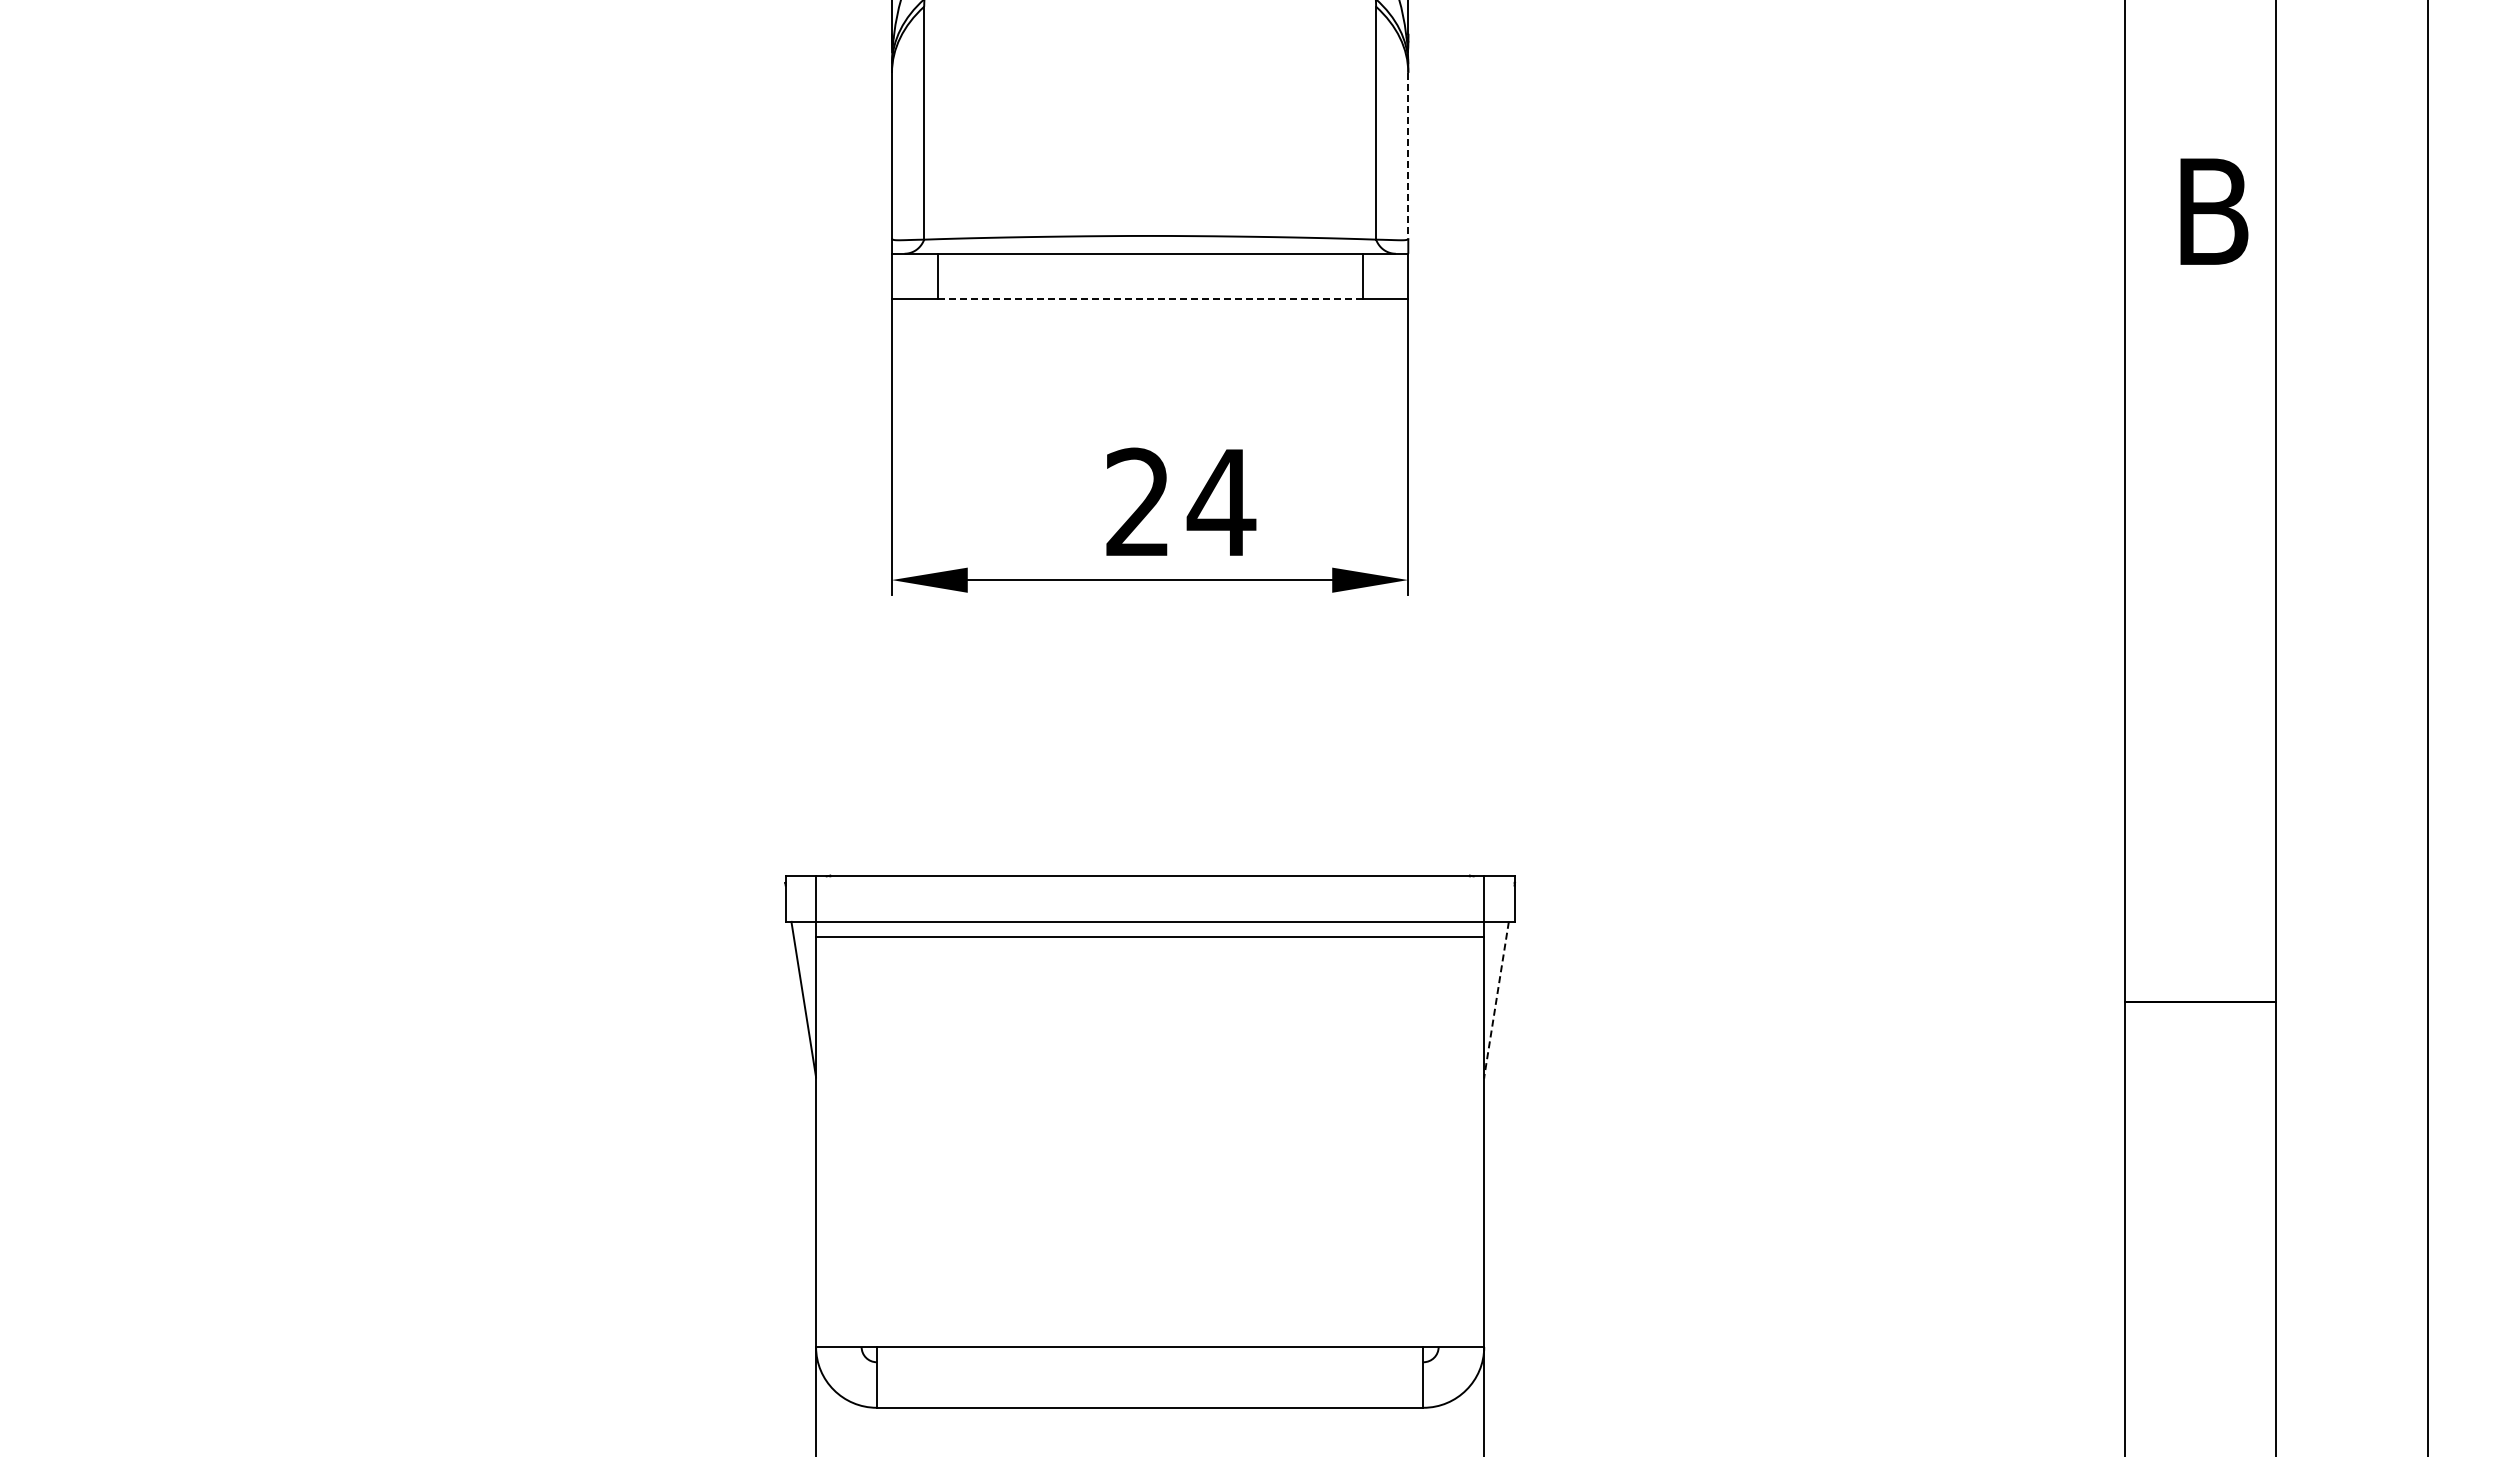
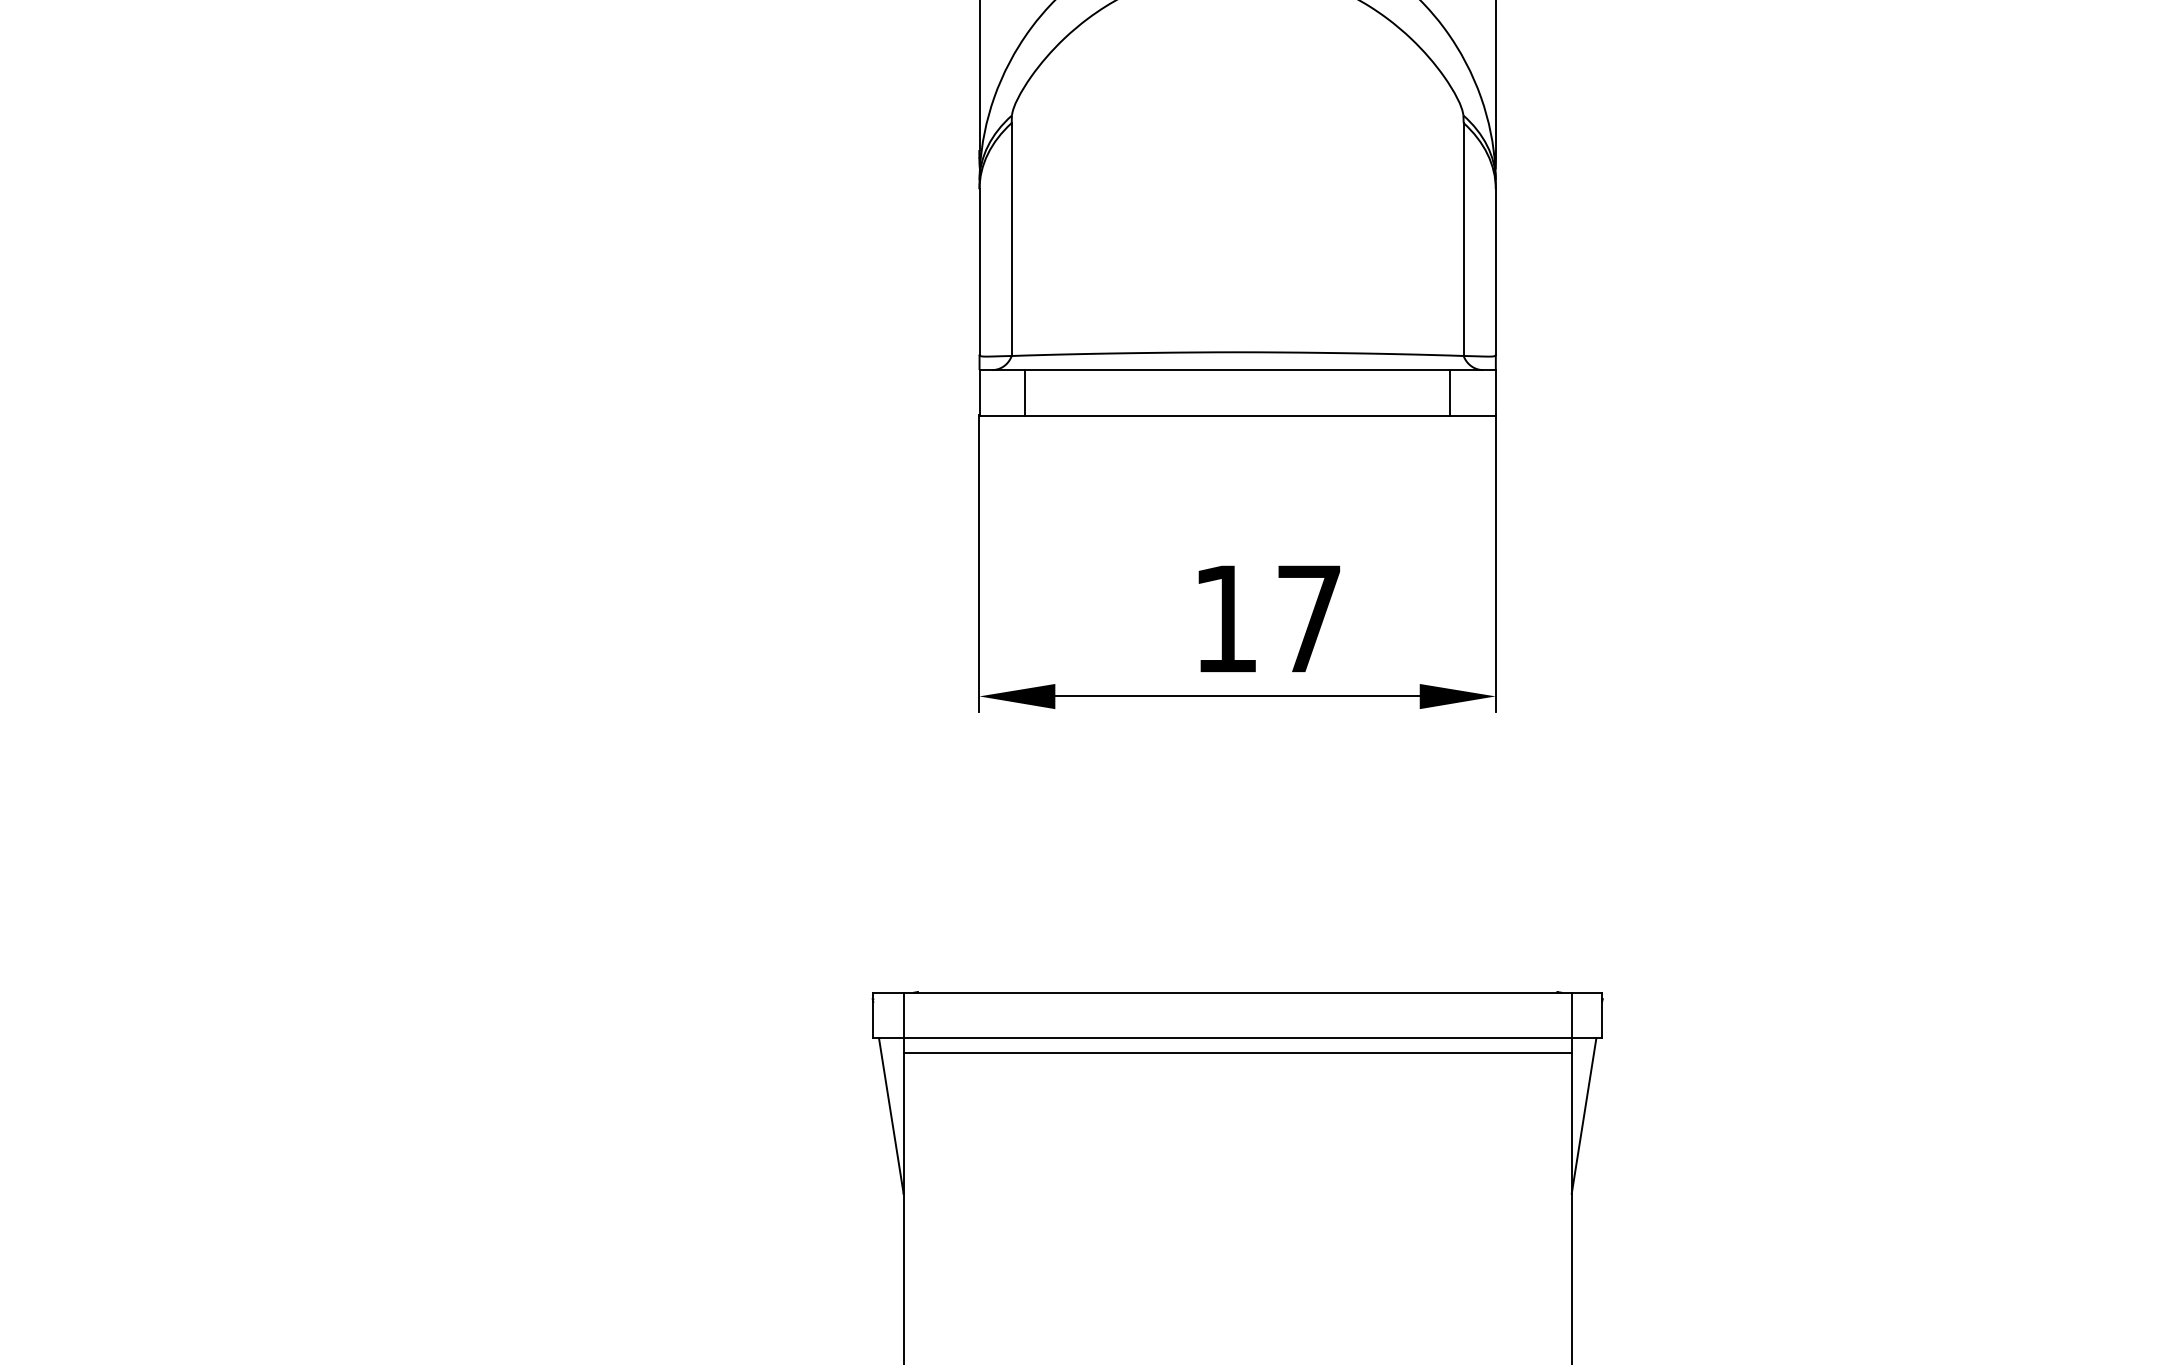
line: (1408, 155) -> (1496, 271), dashed -> solid
line: (1150, 299) -> (1238, 415), dashed -> solid
text: (1181, 501) -> (1269, 617), 24 -> 17
line: (1496, 999) -> (1584, 1115), dashed -> solid

